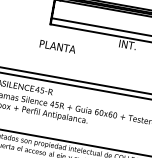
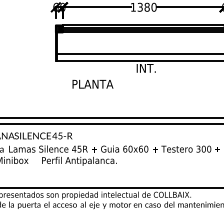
text: (57, 46) -> (92, 84), moved

